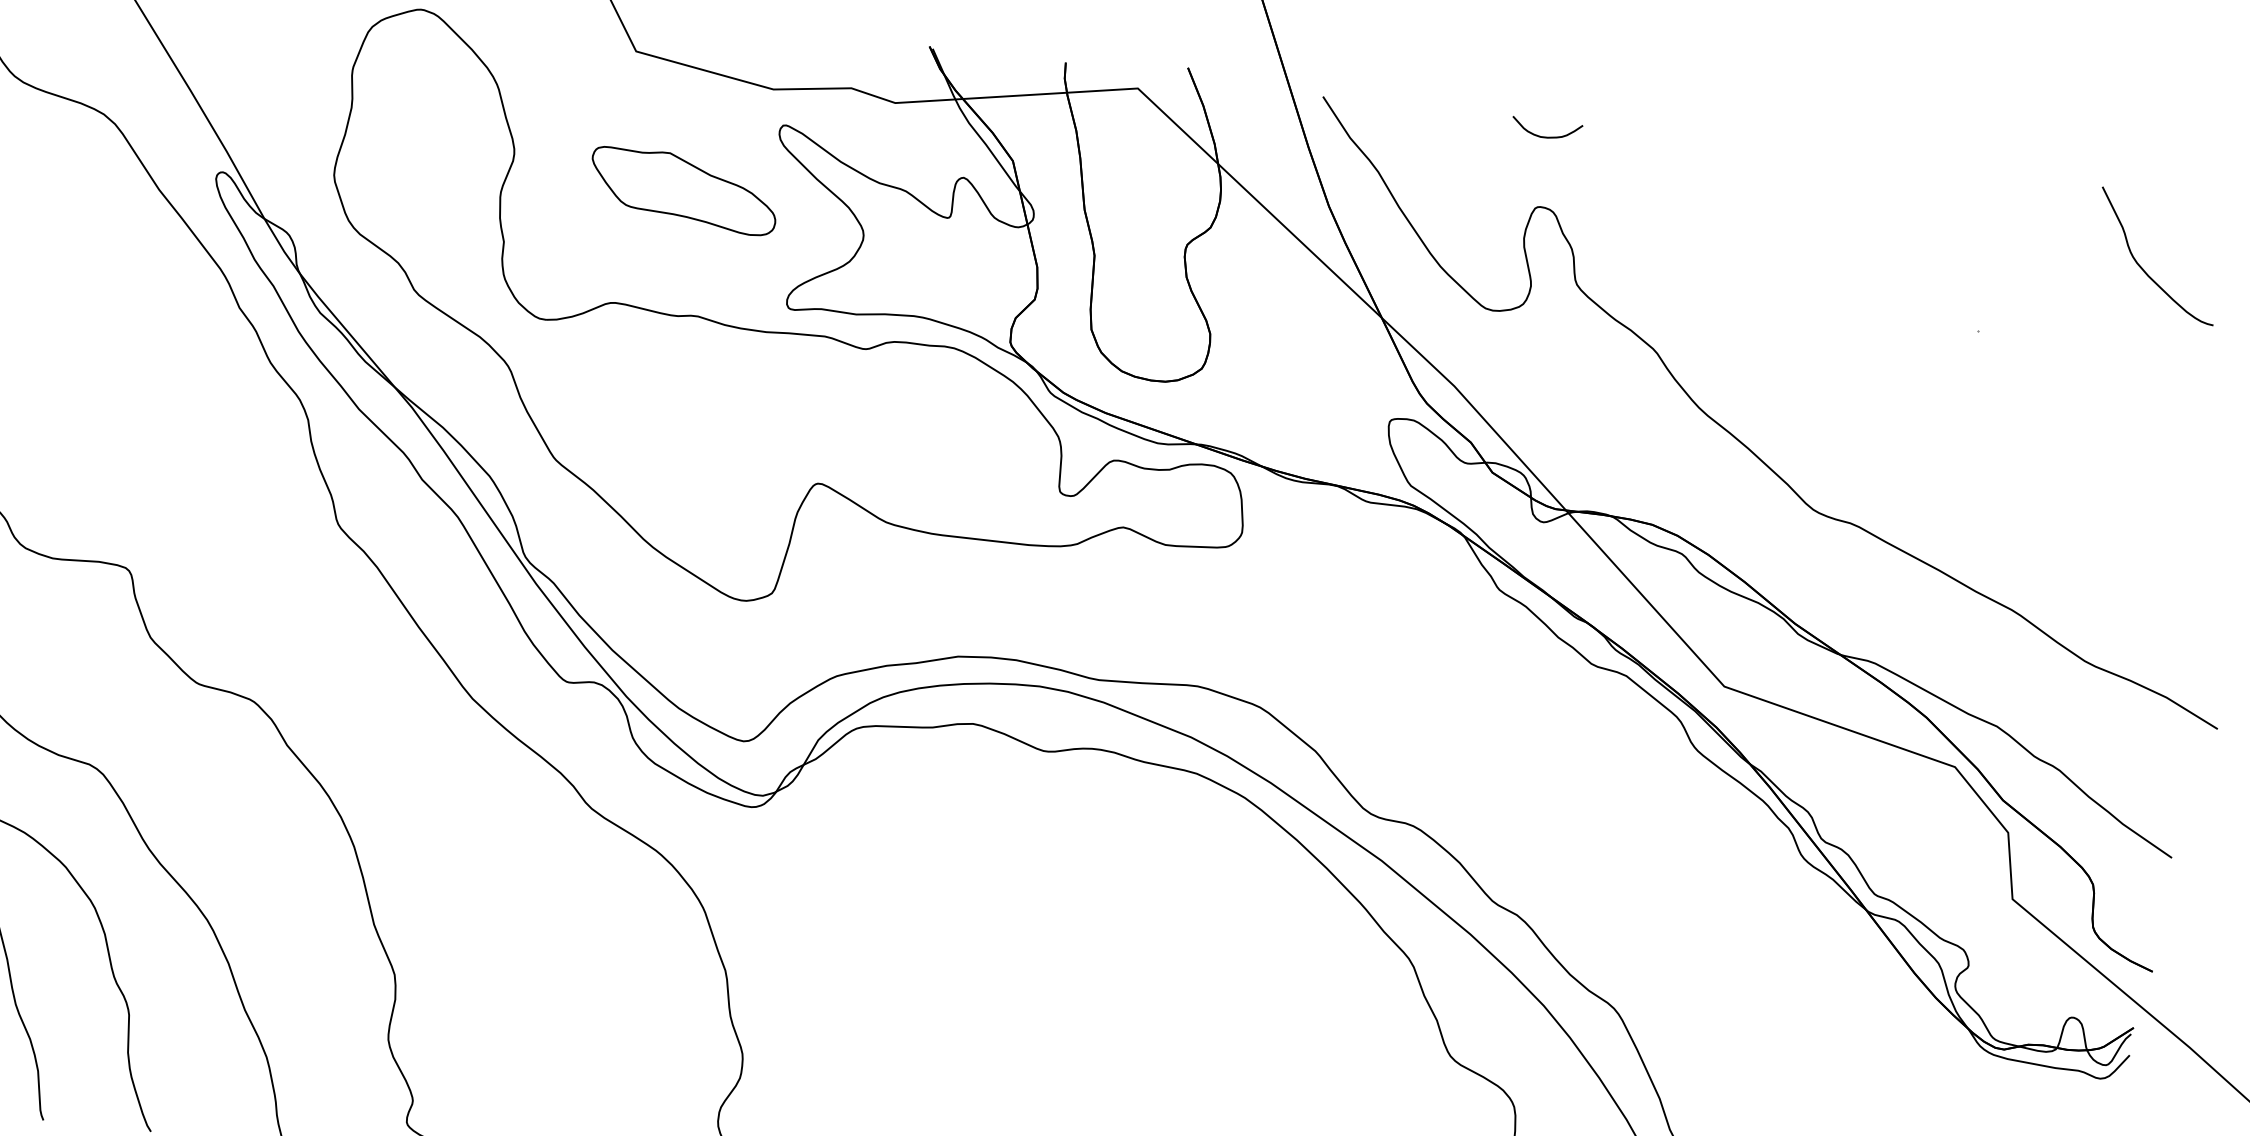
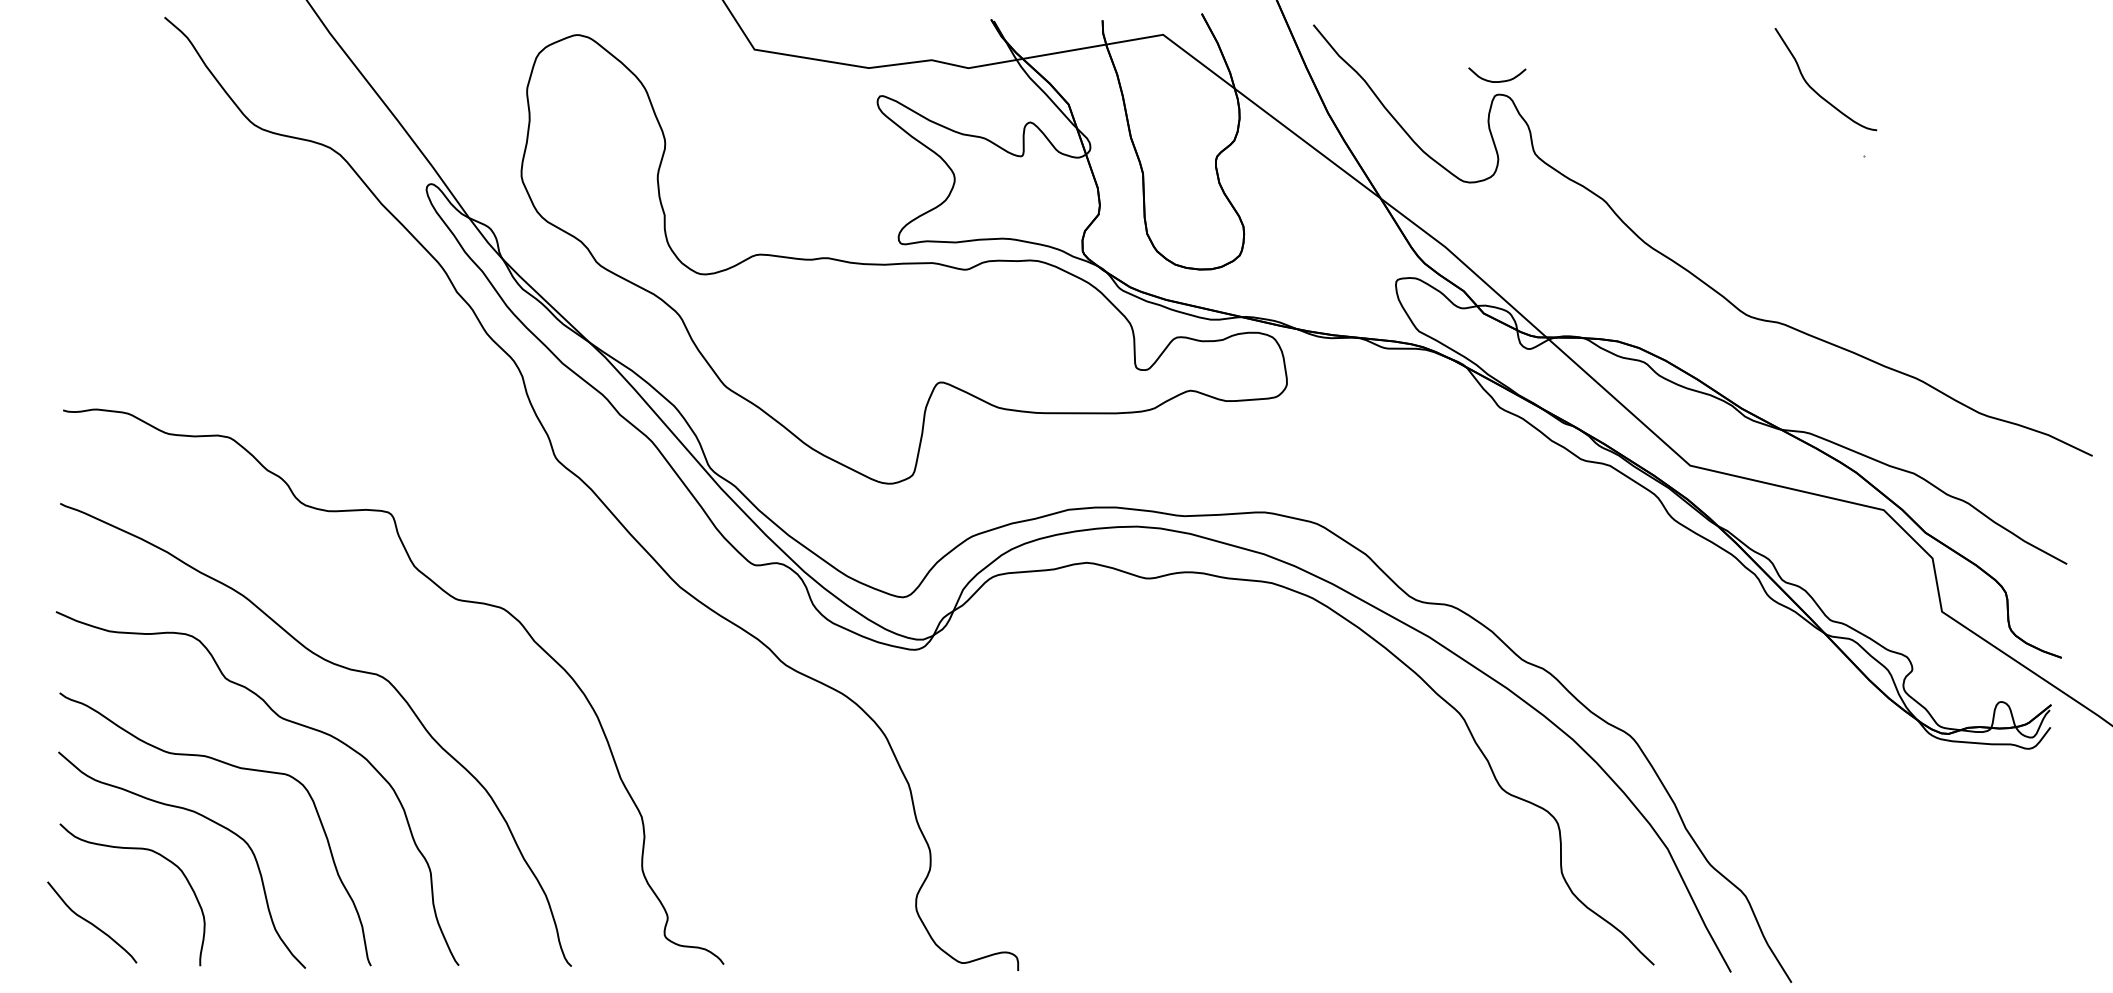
curve: (1550, 136) -> (1500, 80), moved
part: (683, 190) -> (805, 157), removed
curve: (2142, 267) -> (1814, 89), moved

